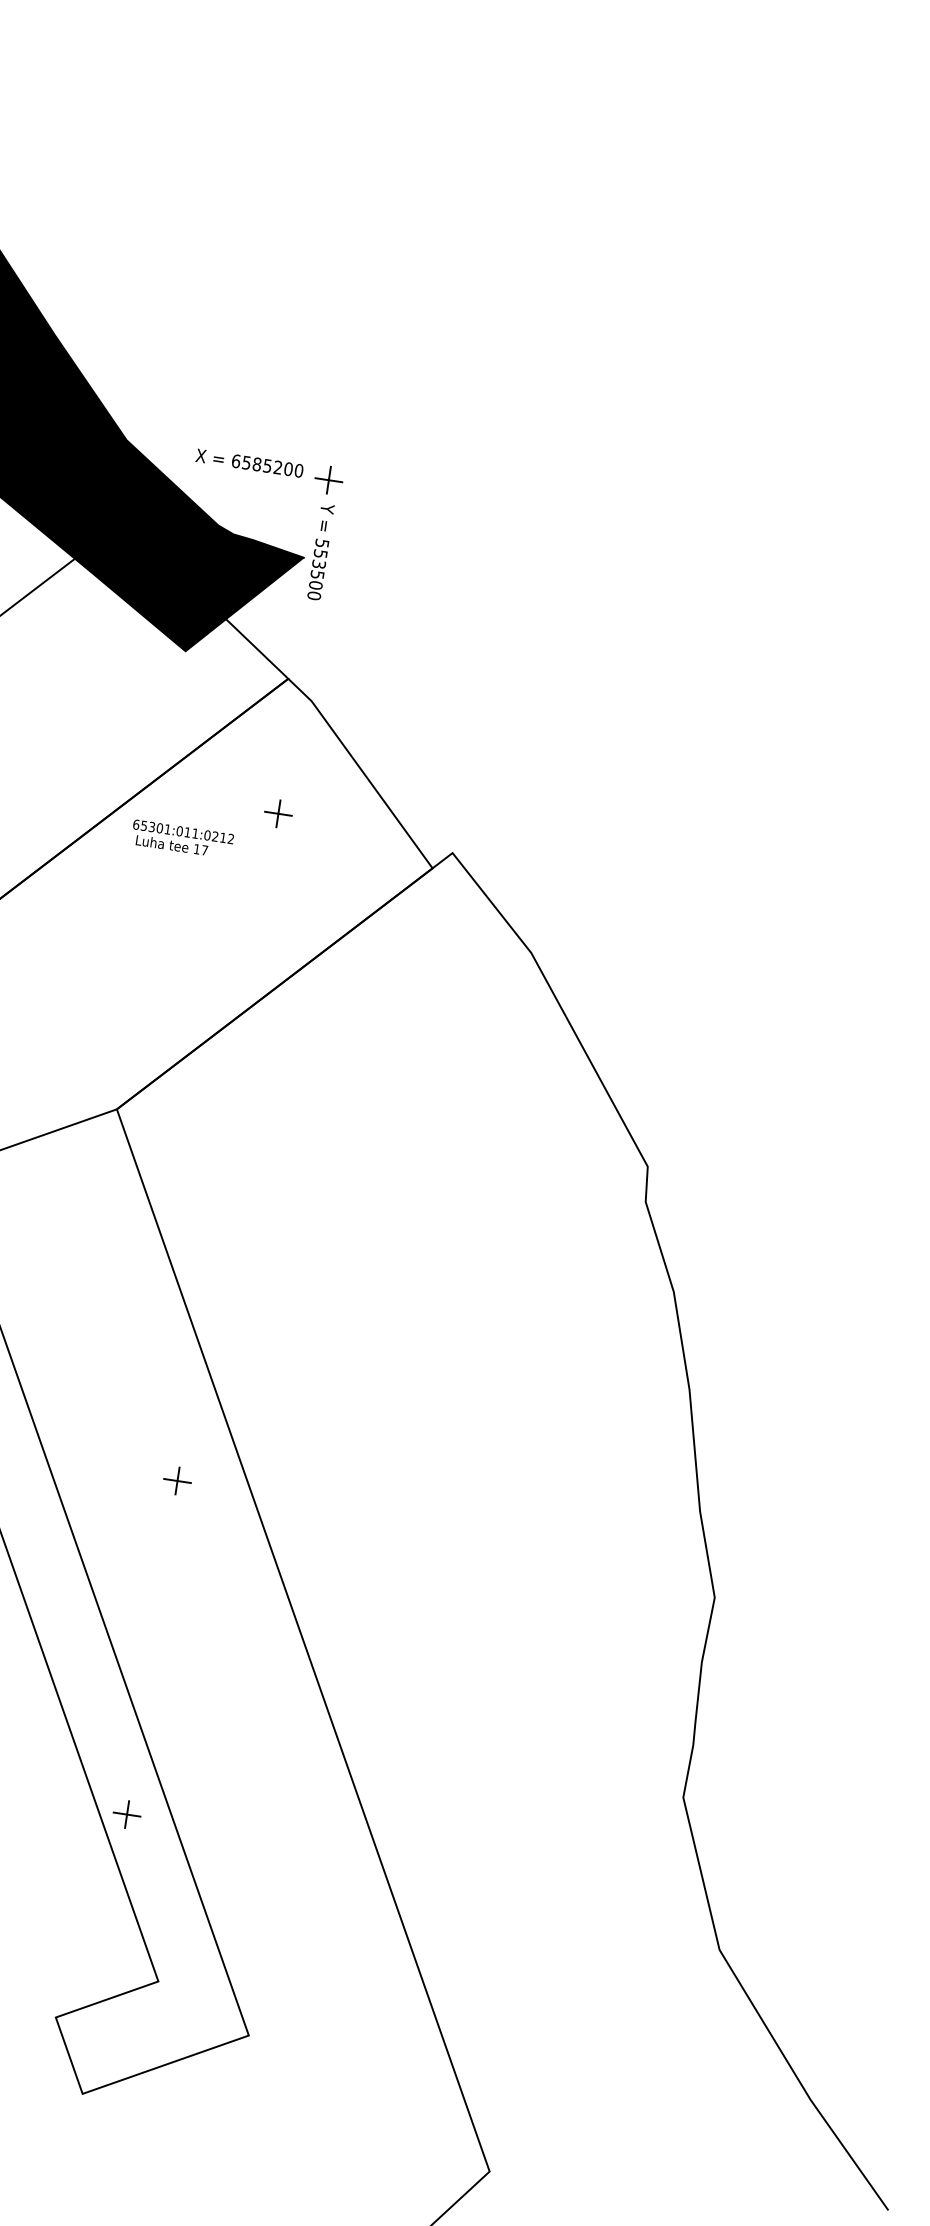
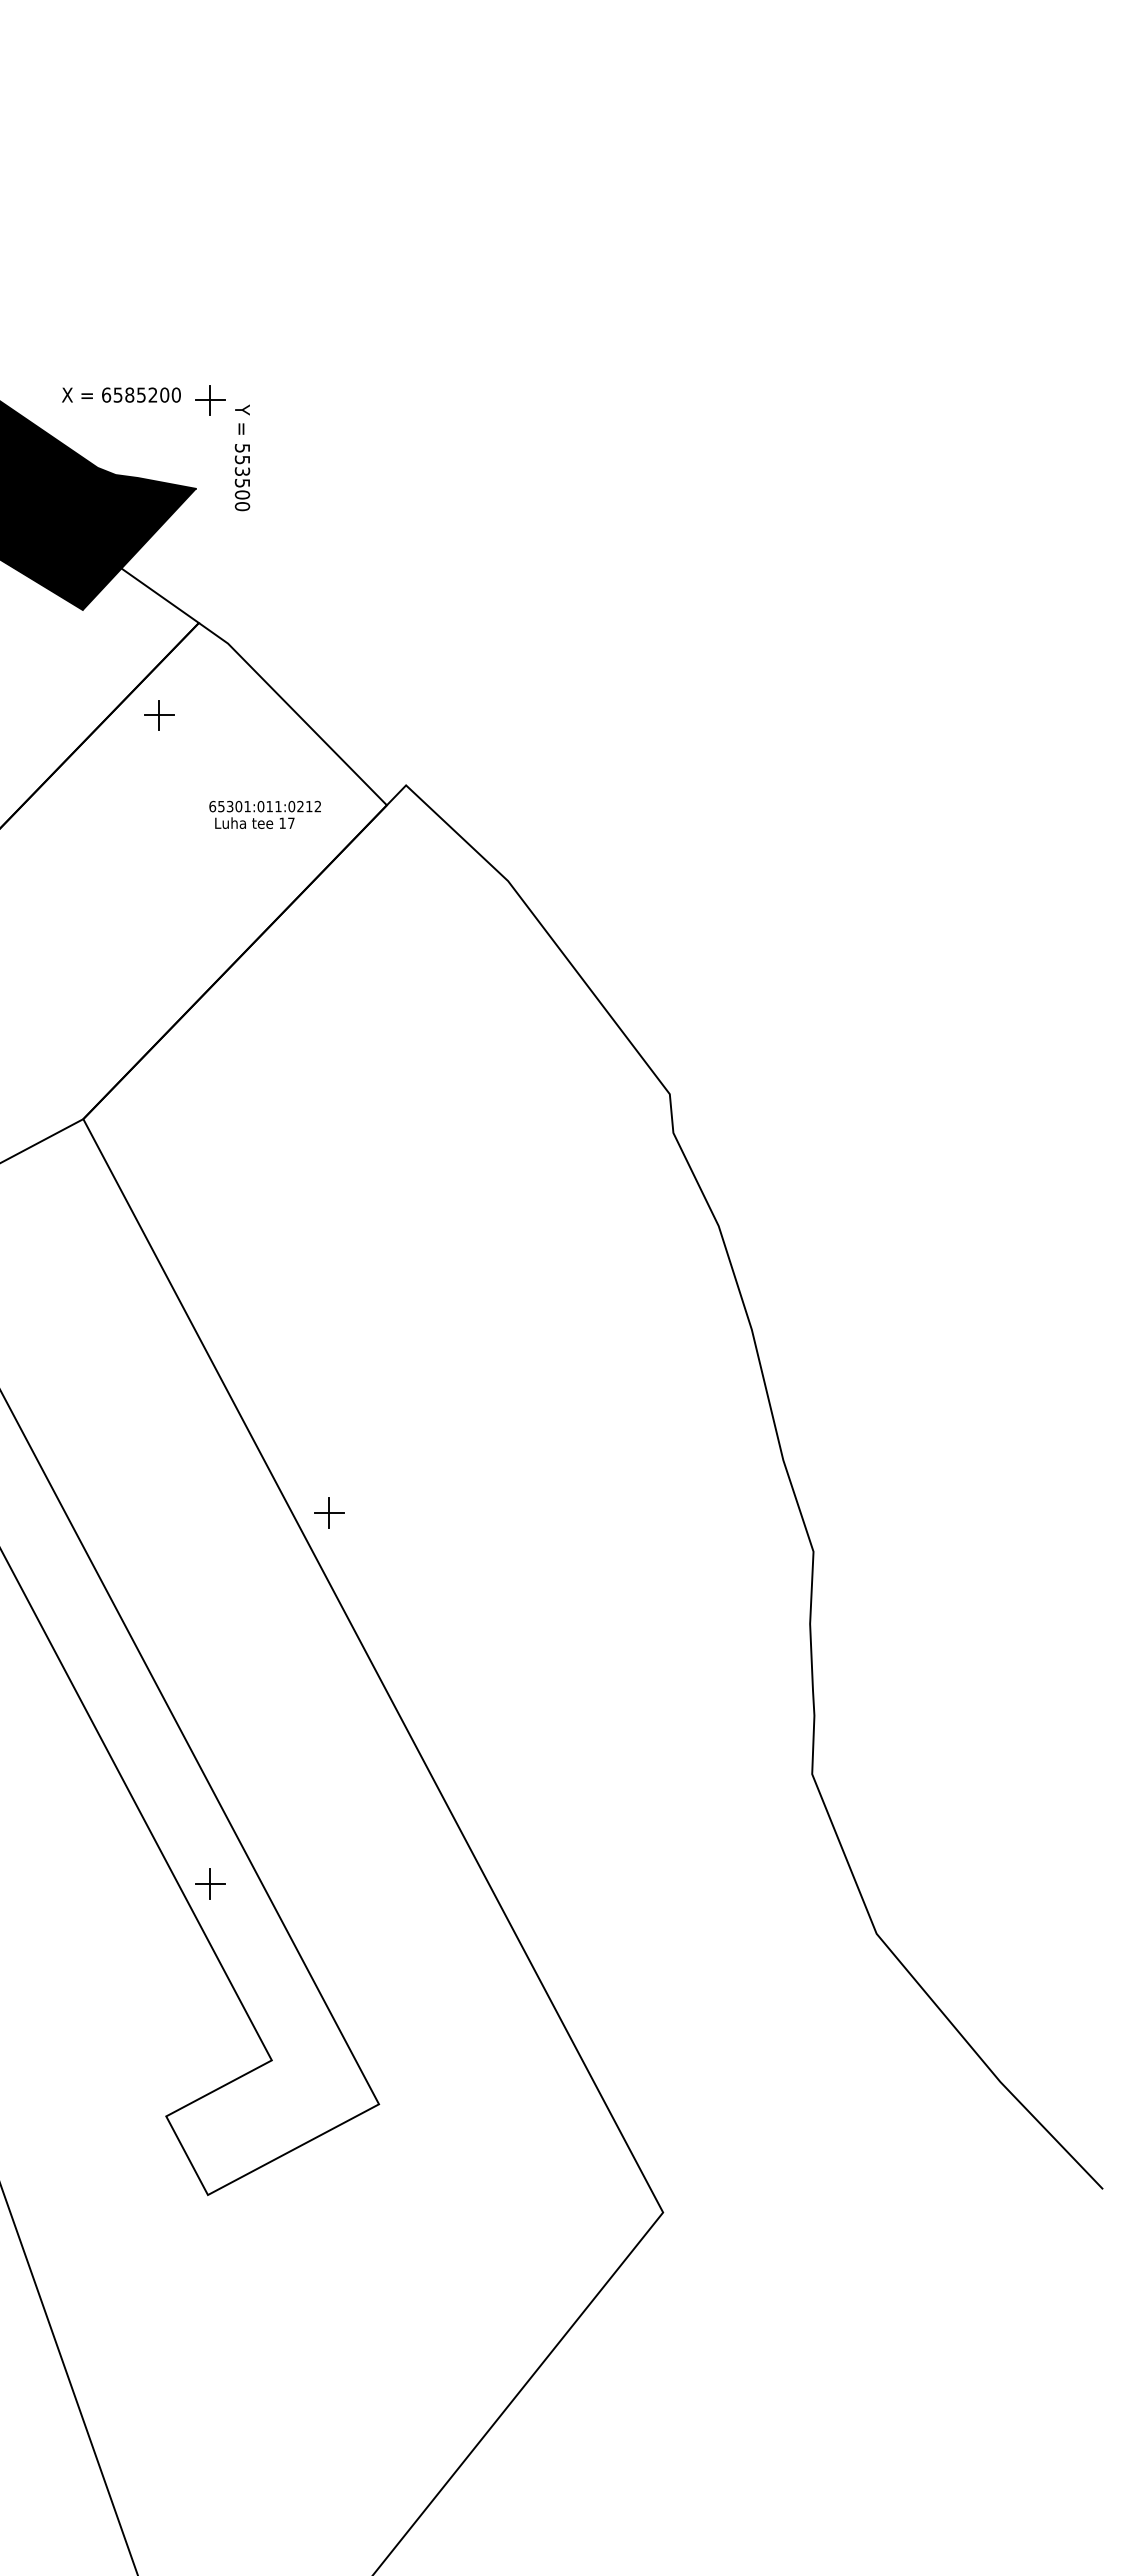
text: (320, 551) -> (242, 457), moved
part: (278, 813) -> (159, 715), moved
text: (181, 838) -> (264, 814), moved
part: (177, 1480) -> (329, 1512), moved

